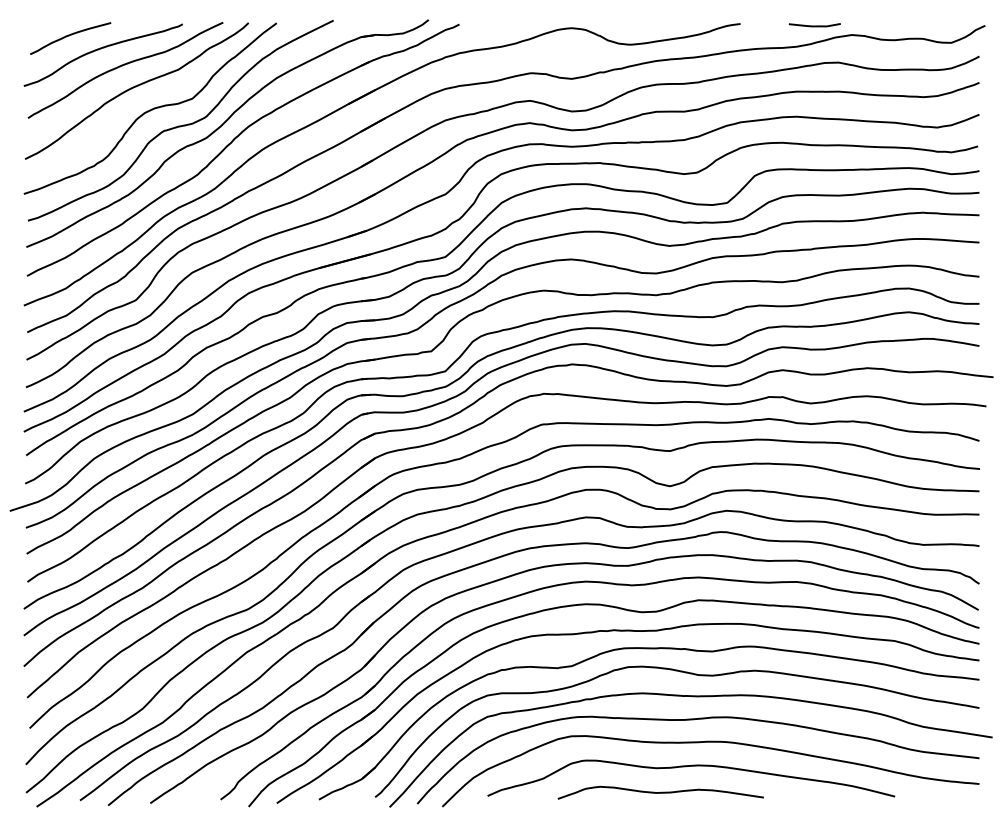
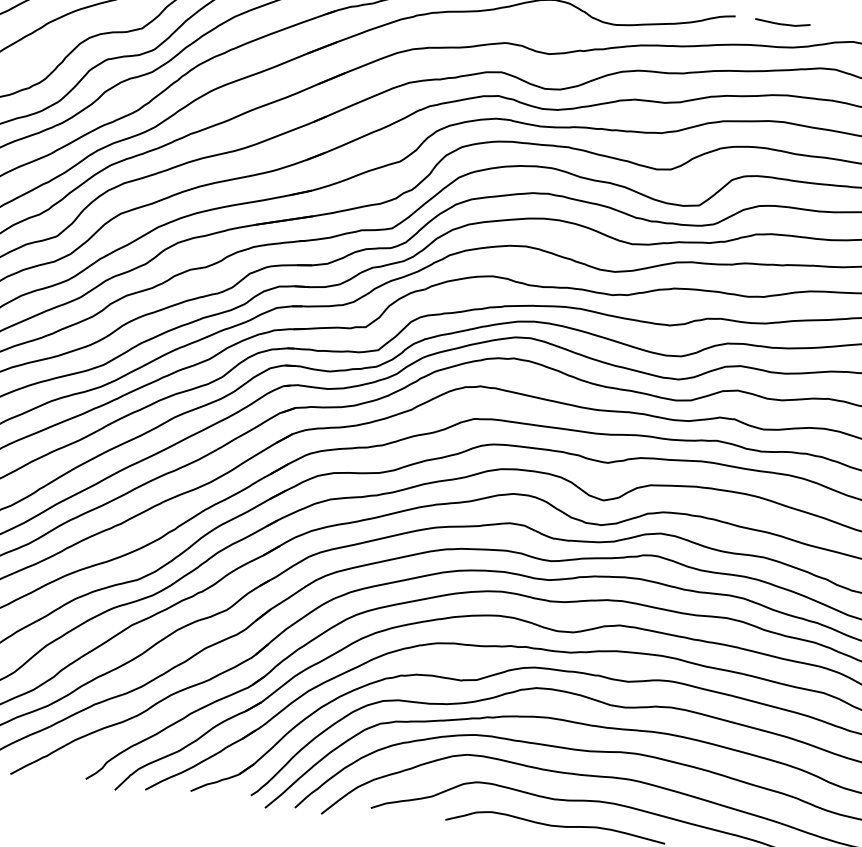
curve: (814, 25) -> (782, 23), moved

